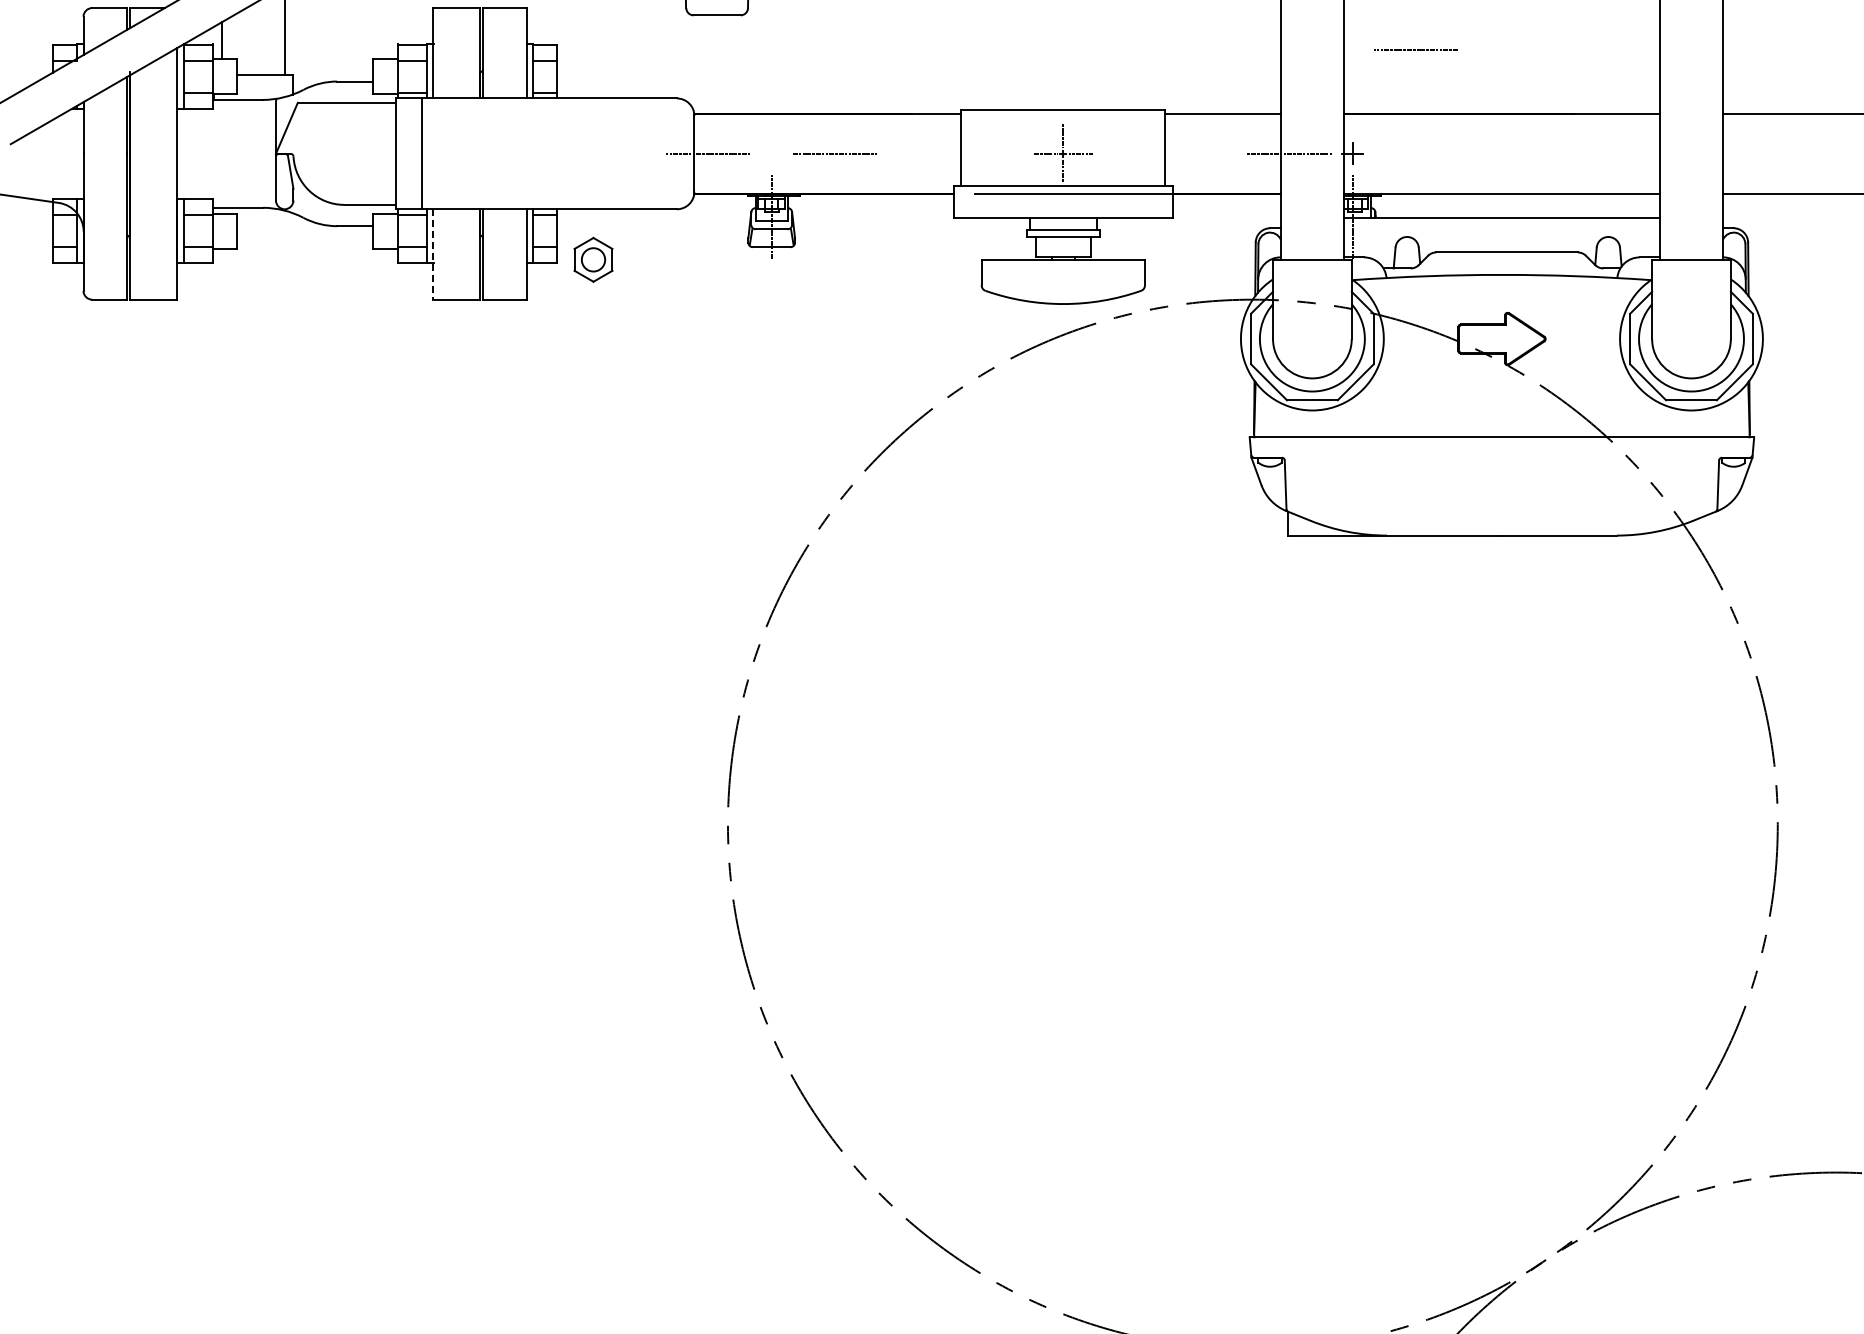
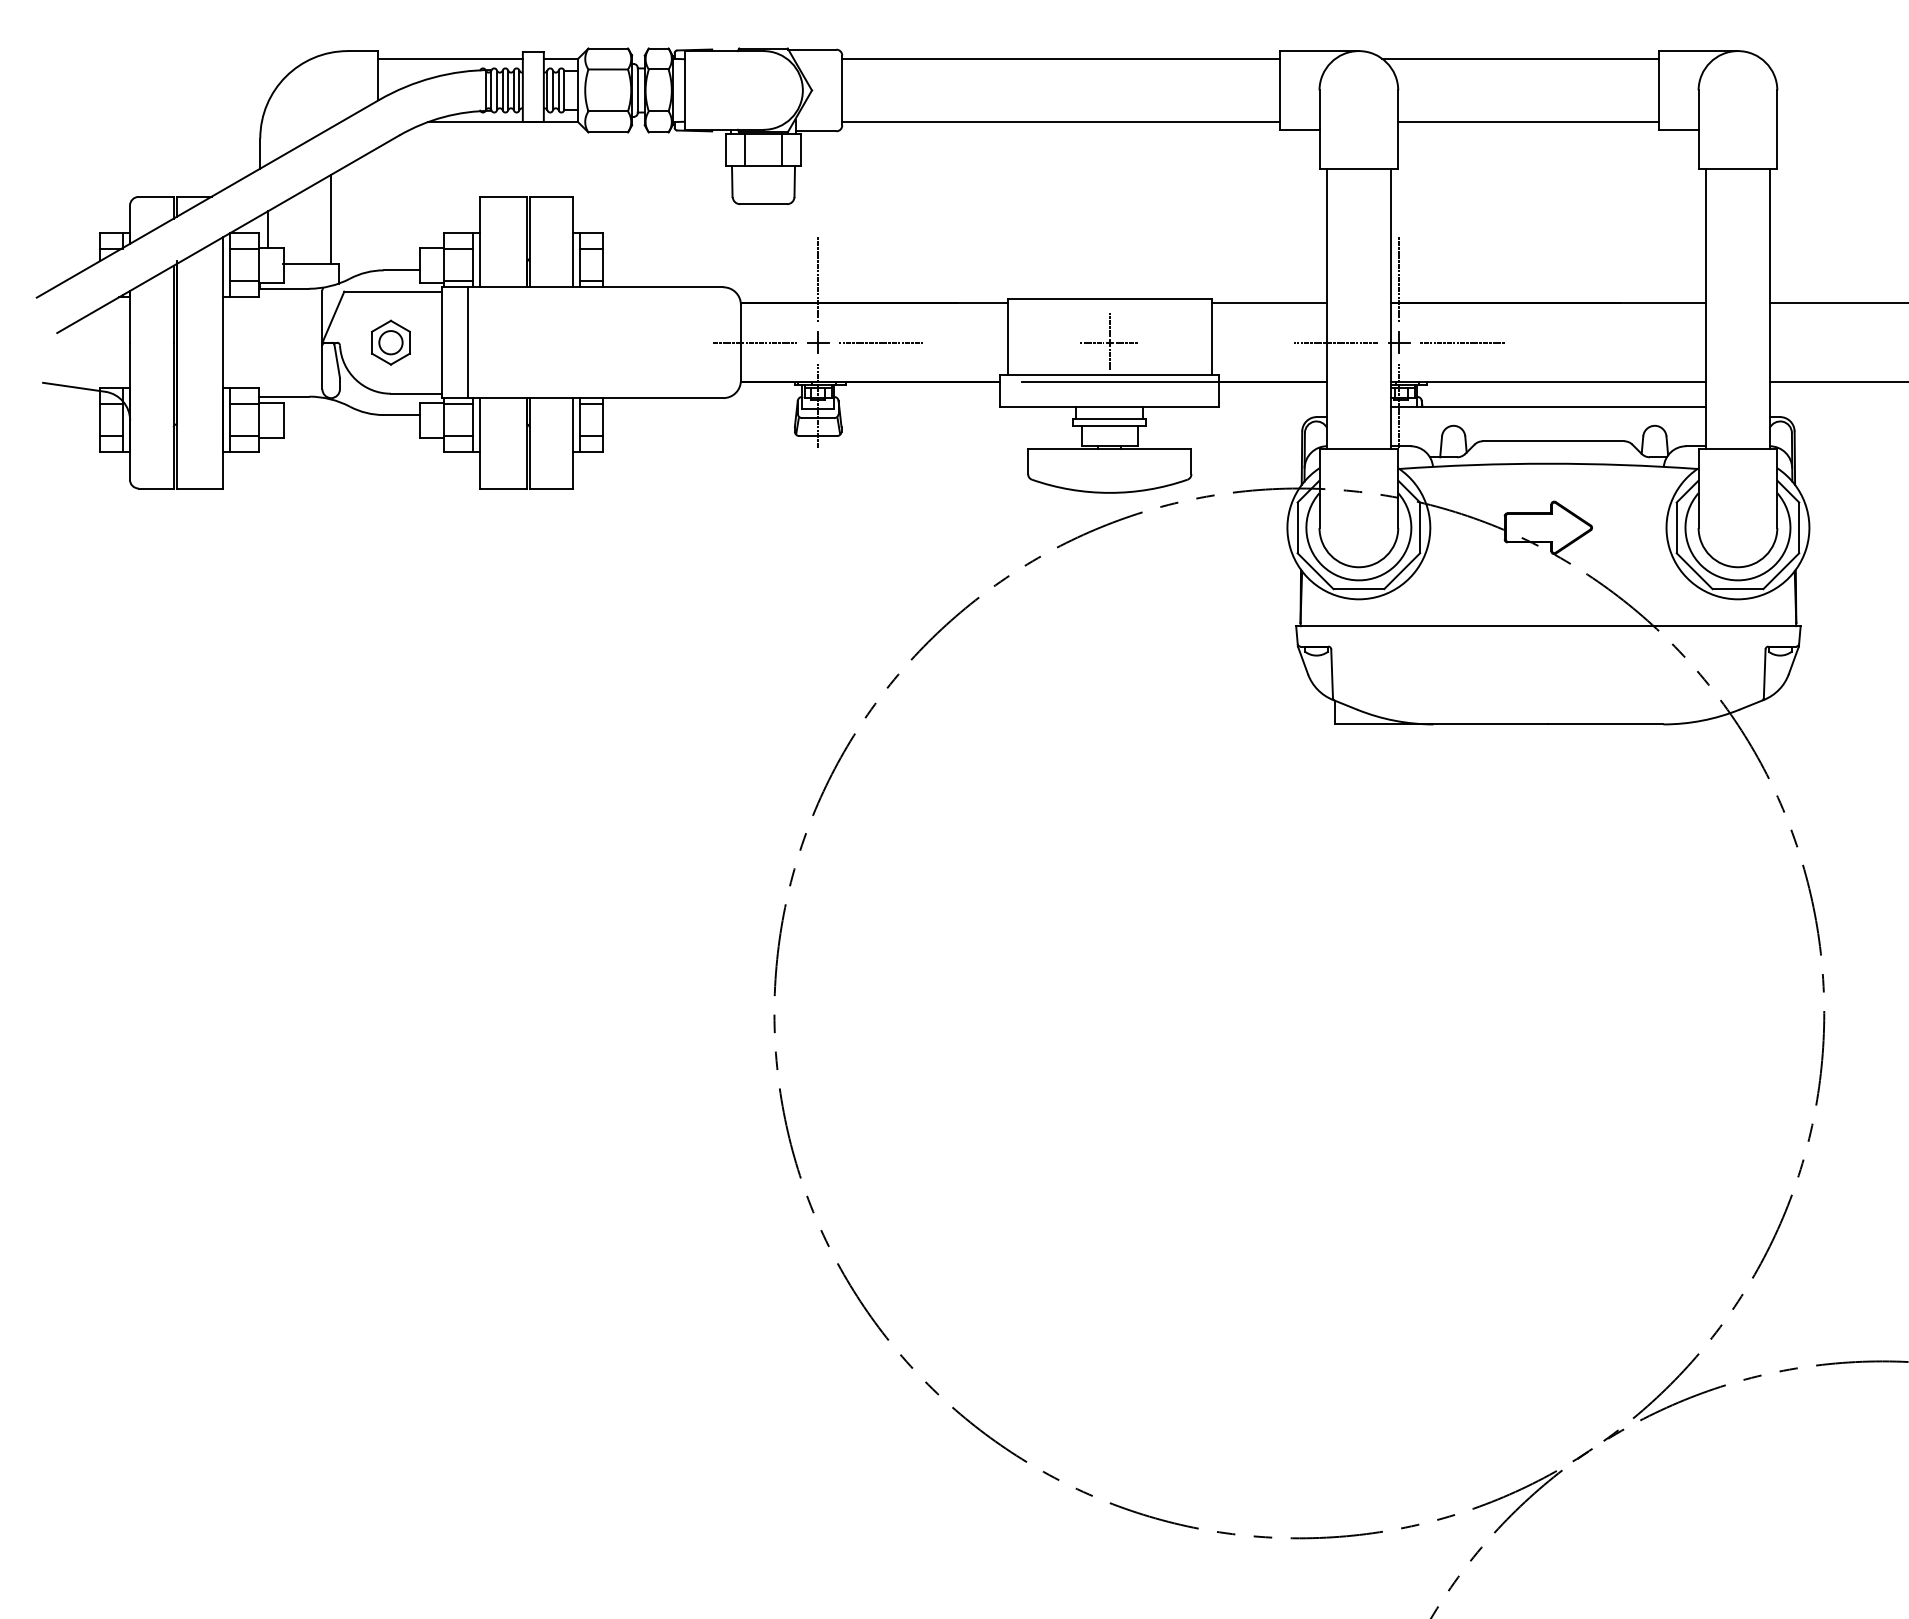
line: (1416, 49) -> (1462, 342), moved
line: (772, 90) -> (818, 279), added
line: (1353, 90) -> (1399, 279), added
part: (772, 153) -> (818, 342), added
line: (433, 254) -> (479, 443), dashed -> solid
part: (593, 259) -> (390, 342), moved

